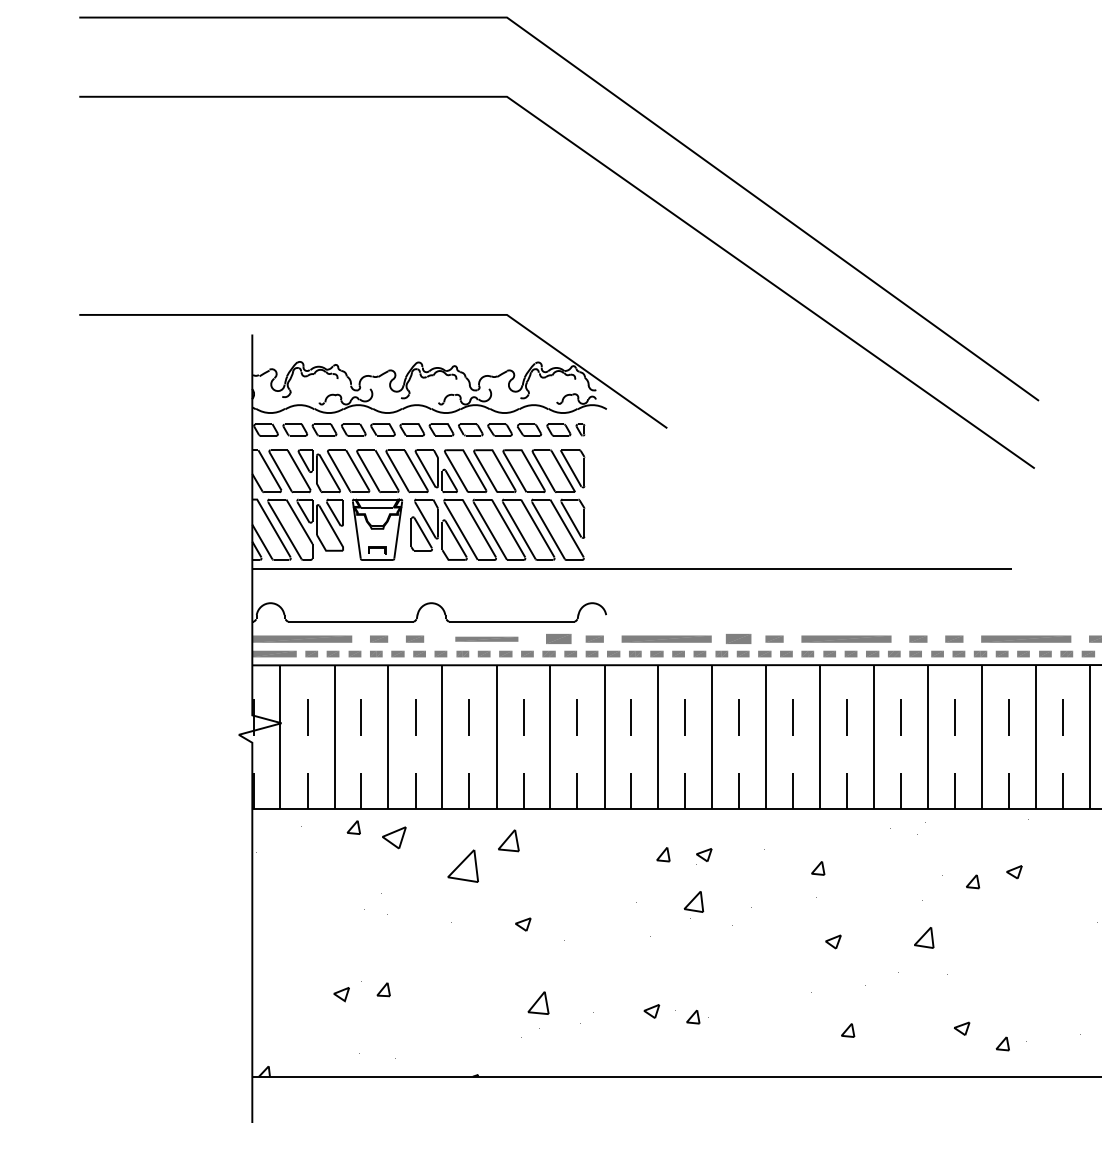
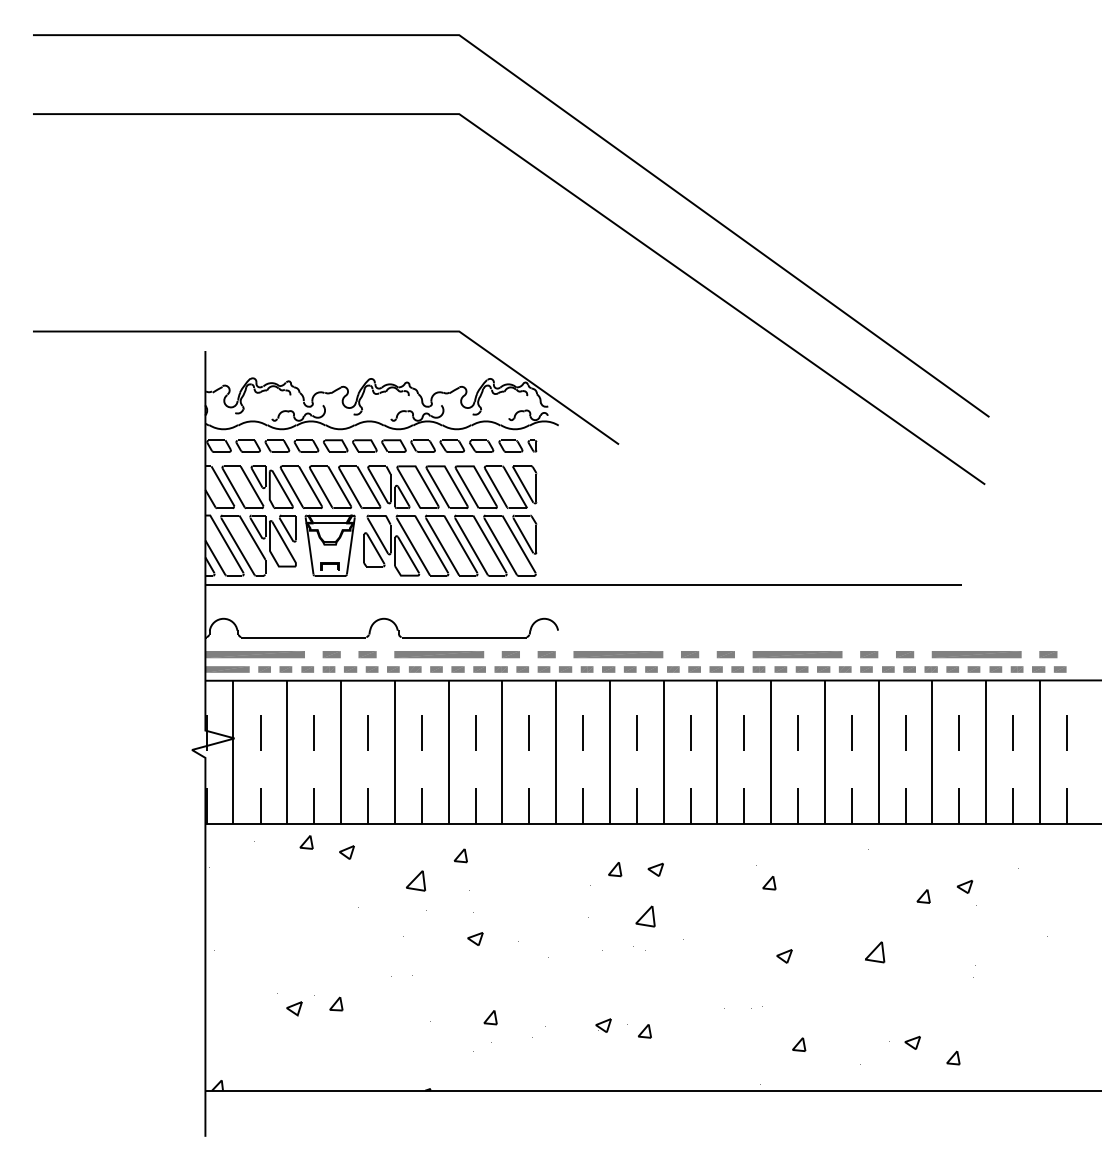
part: (486, 639) -> (438, 654), size x1.43
part: (558, 639) -> (510, 654), size x0.71
part: (738, 639) -> (689, 654), size x0.71
part: (393, 837) -> (346, 852), size x0.62
part: (508, 840) -> (460, 855), size x0.62
part: (464, 865) -> (416, 880), size x0.62
part: (538, 1003) -> (490, 1017), size x0.62

